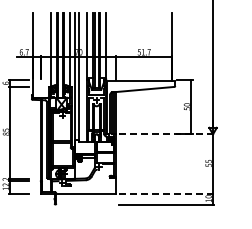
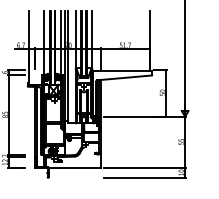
line: (167, 134) -> (145, 116), dashed -> solid
line: (167, 193) -> (145, 168), dashed -> solid

